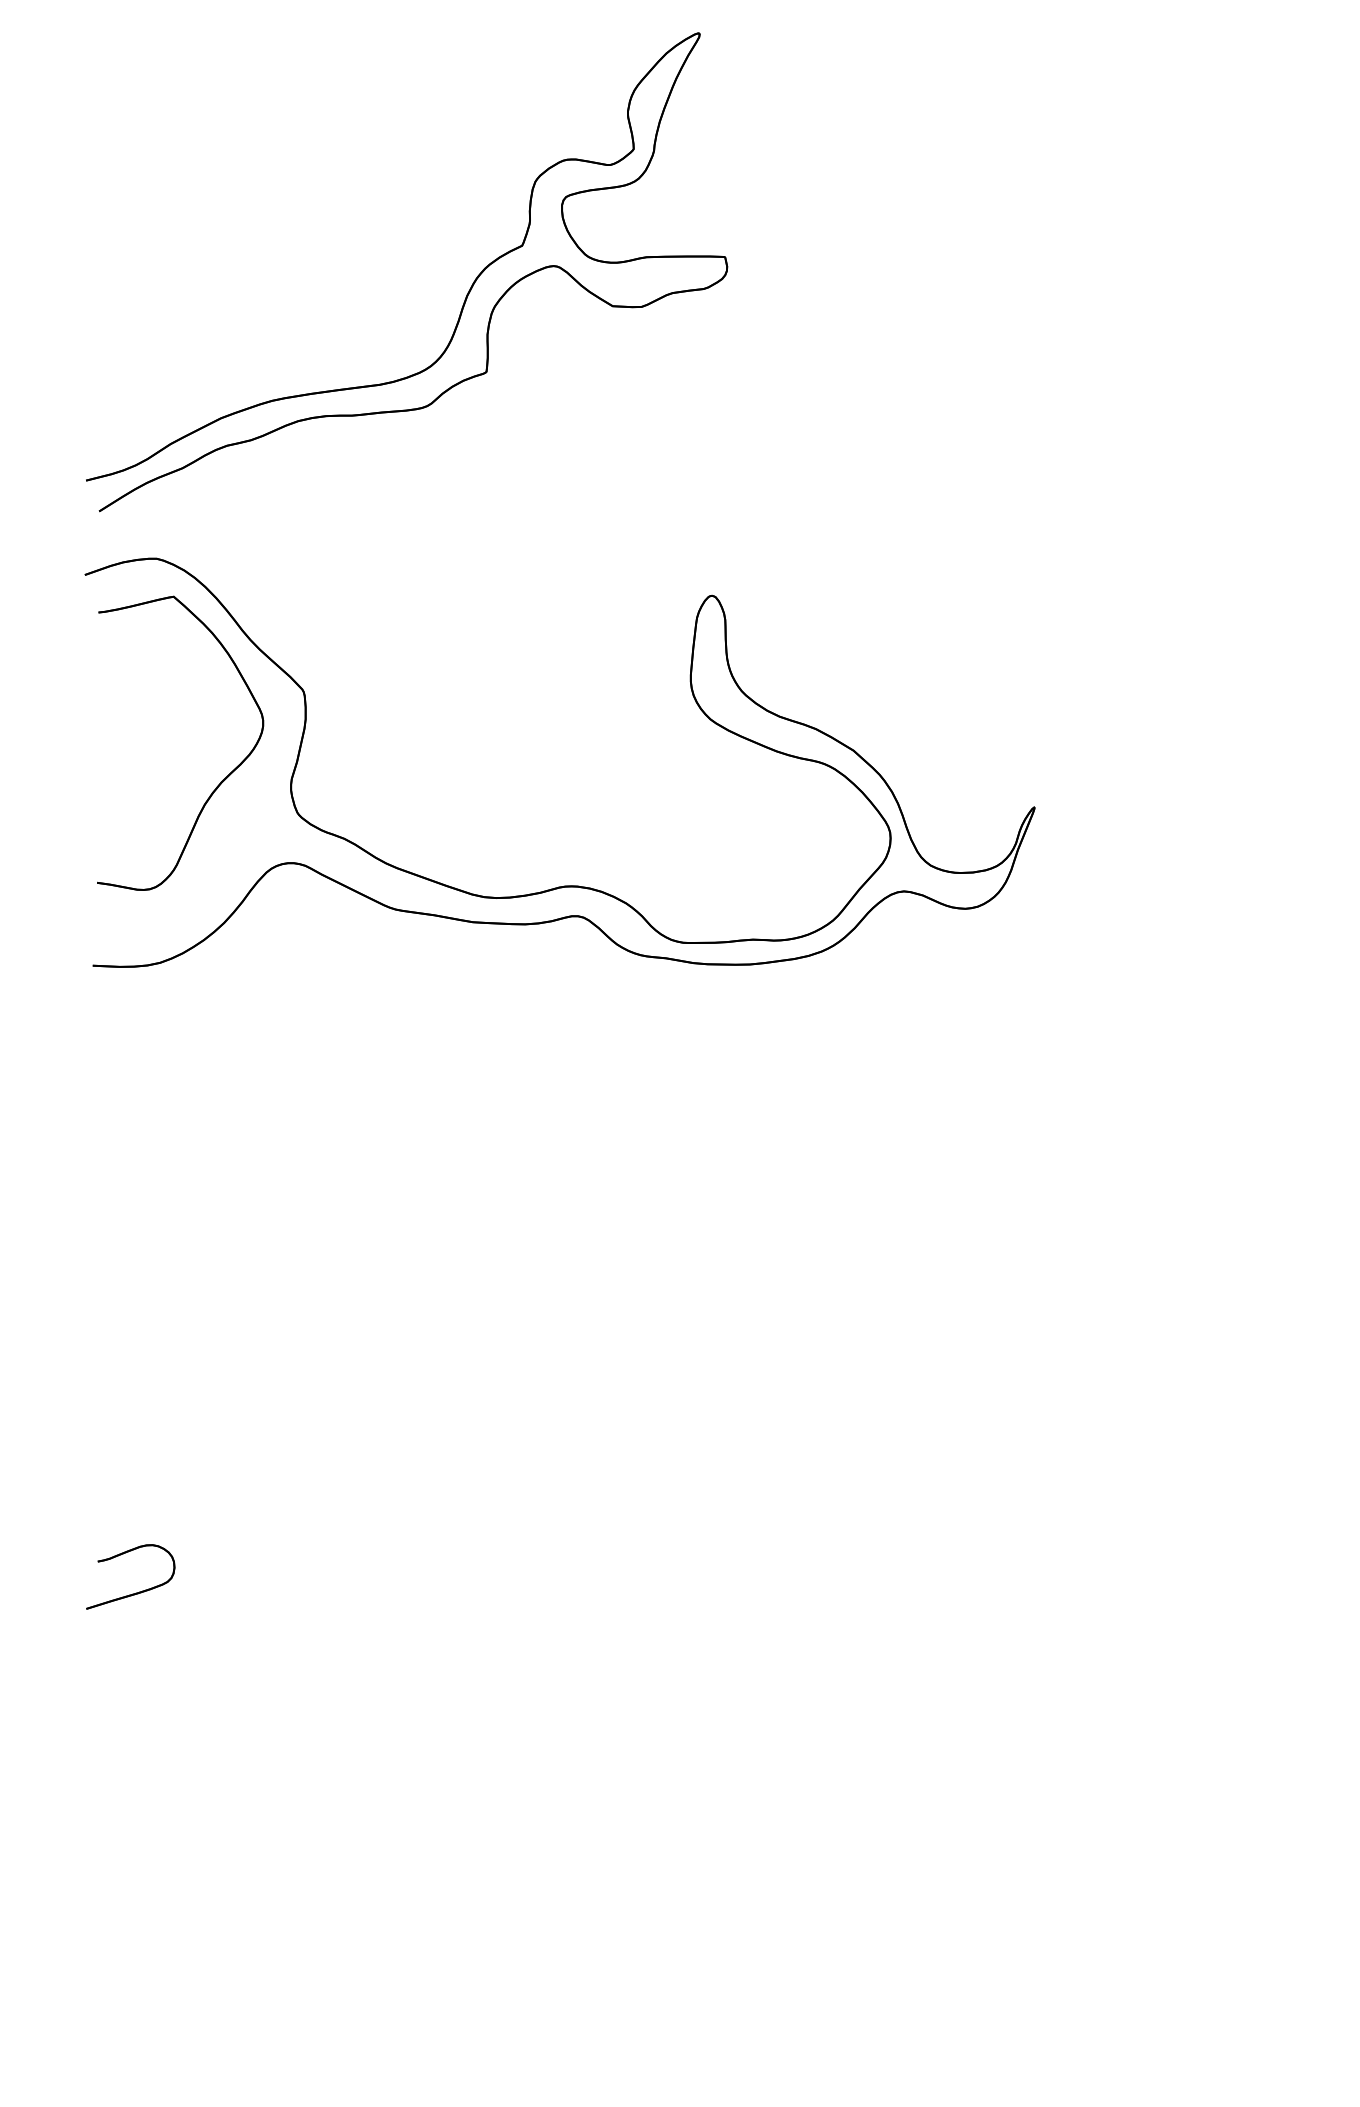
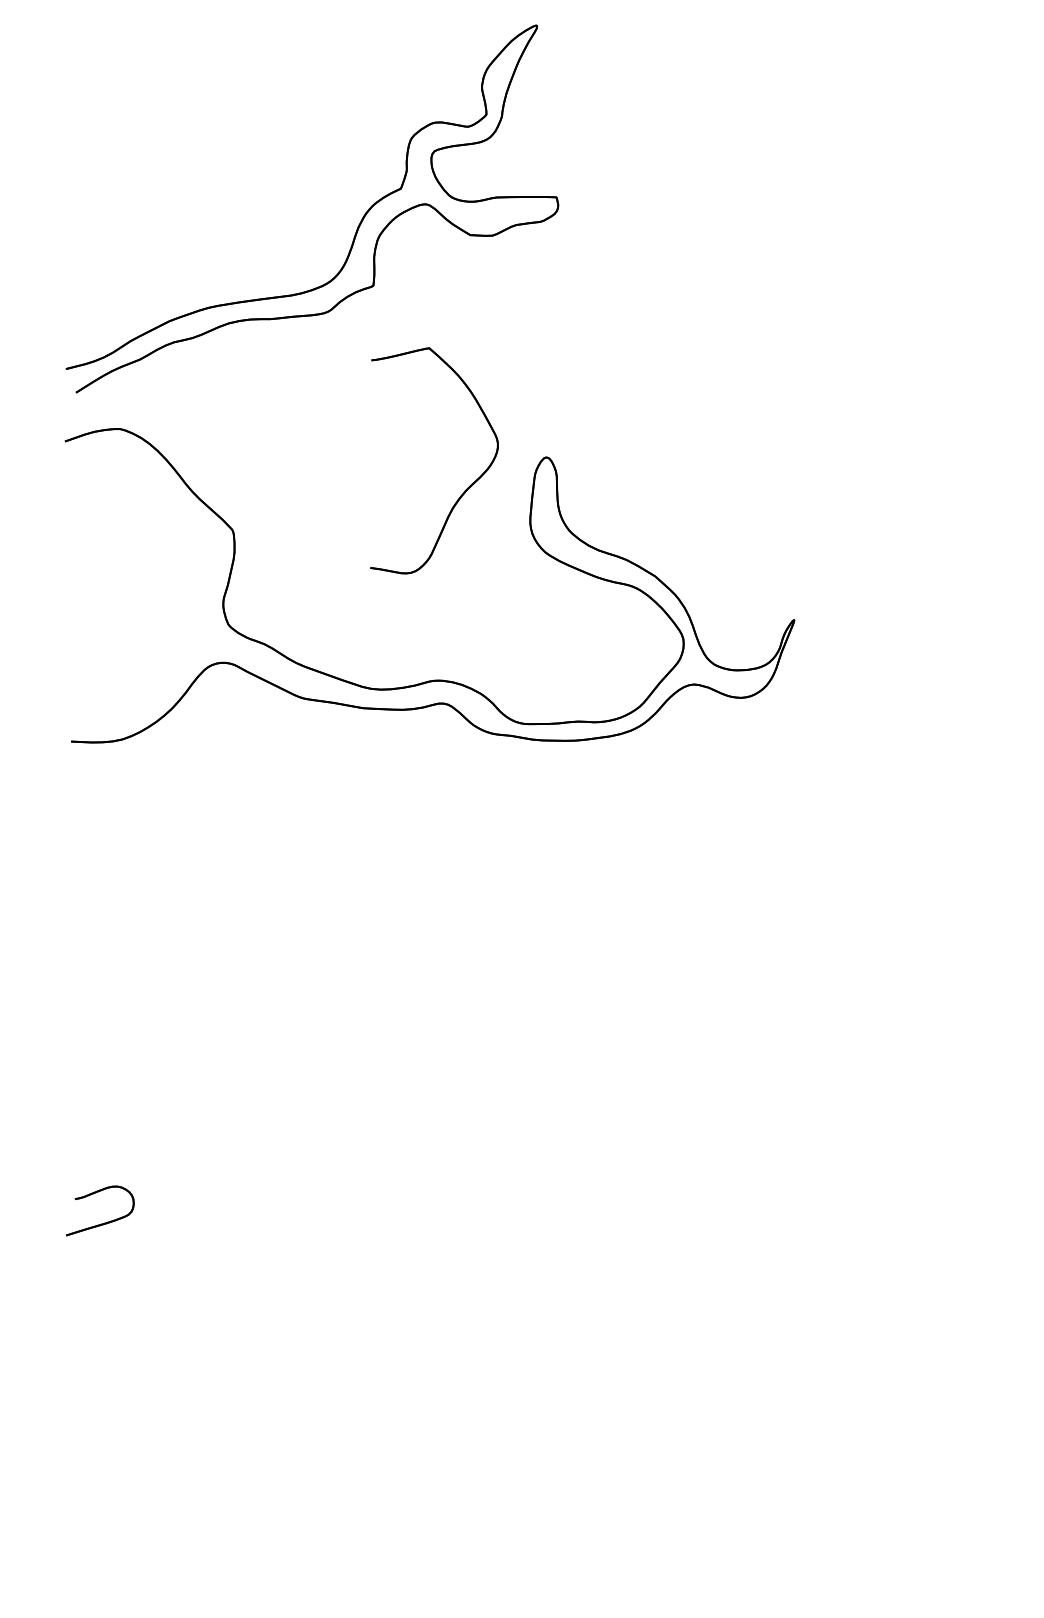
part: (219, 781) -> (464, 490), moved

